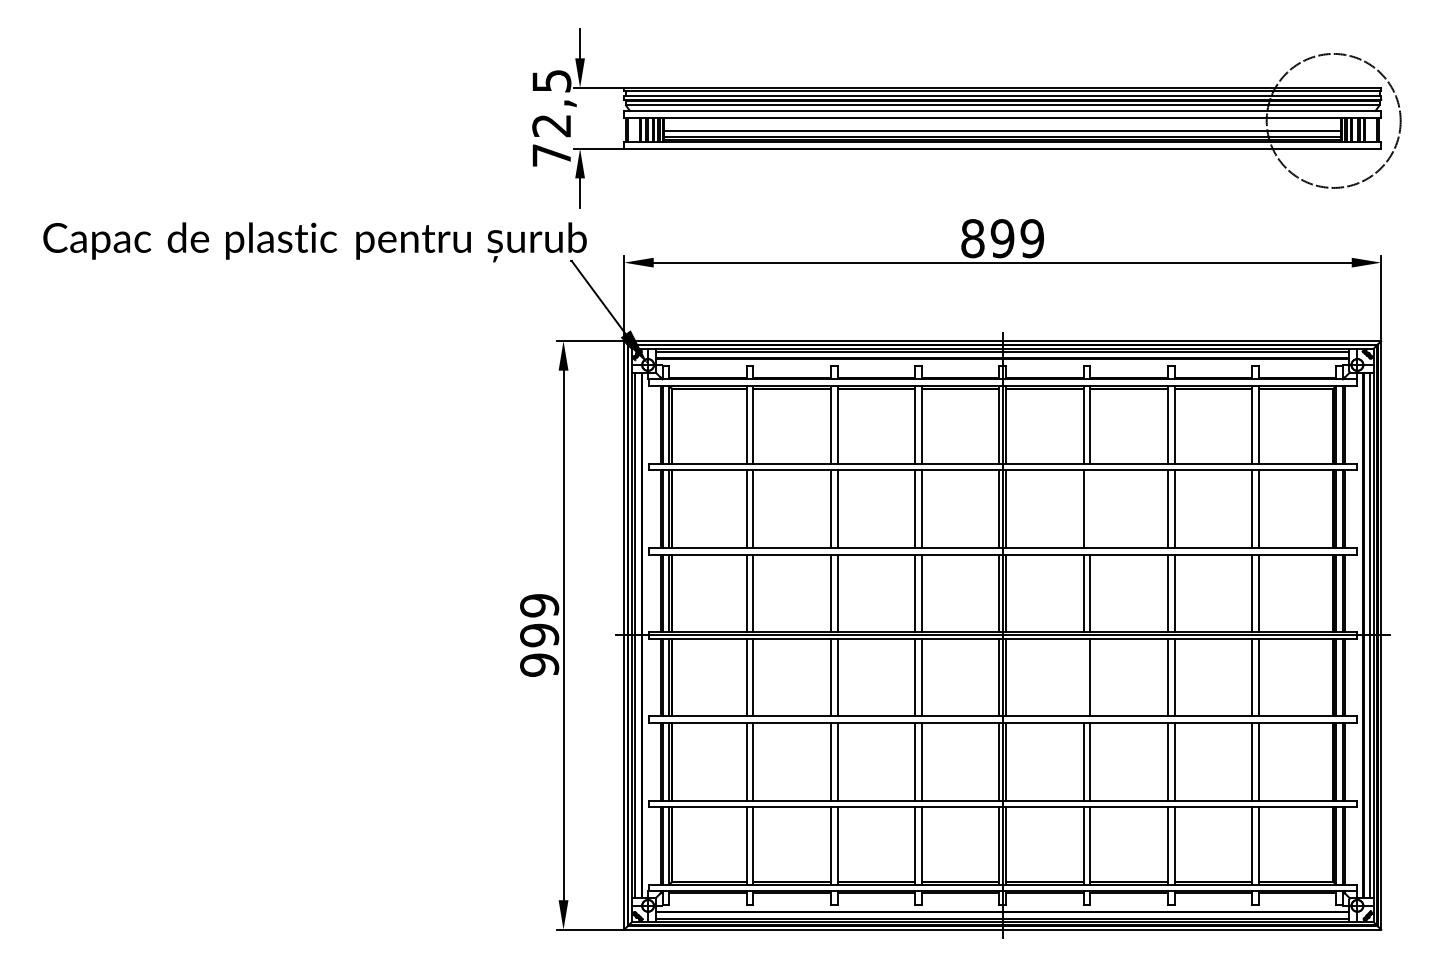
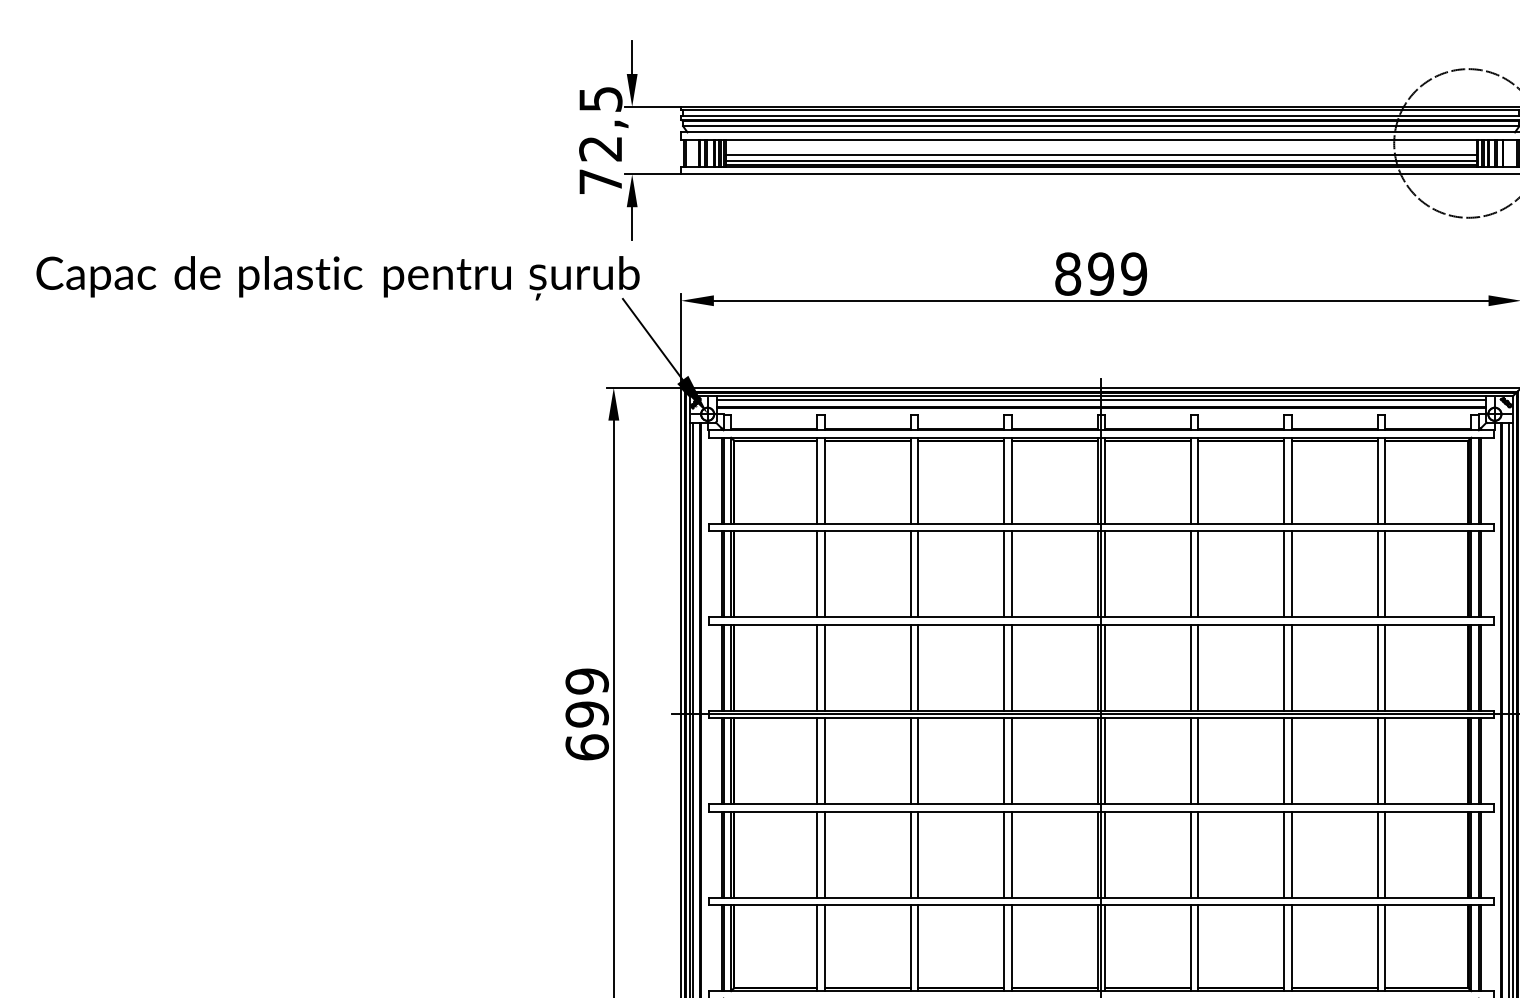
line: (1090, 508) -> (1198, 573), added
text: (539, 664) -> (587, 746), 999 -> 699
line: (1083, 677) -> (1190, 761), added

